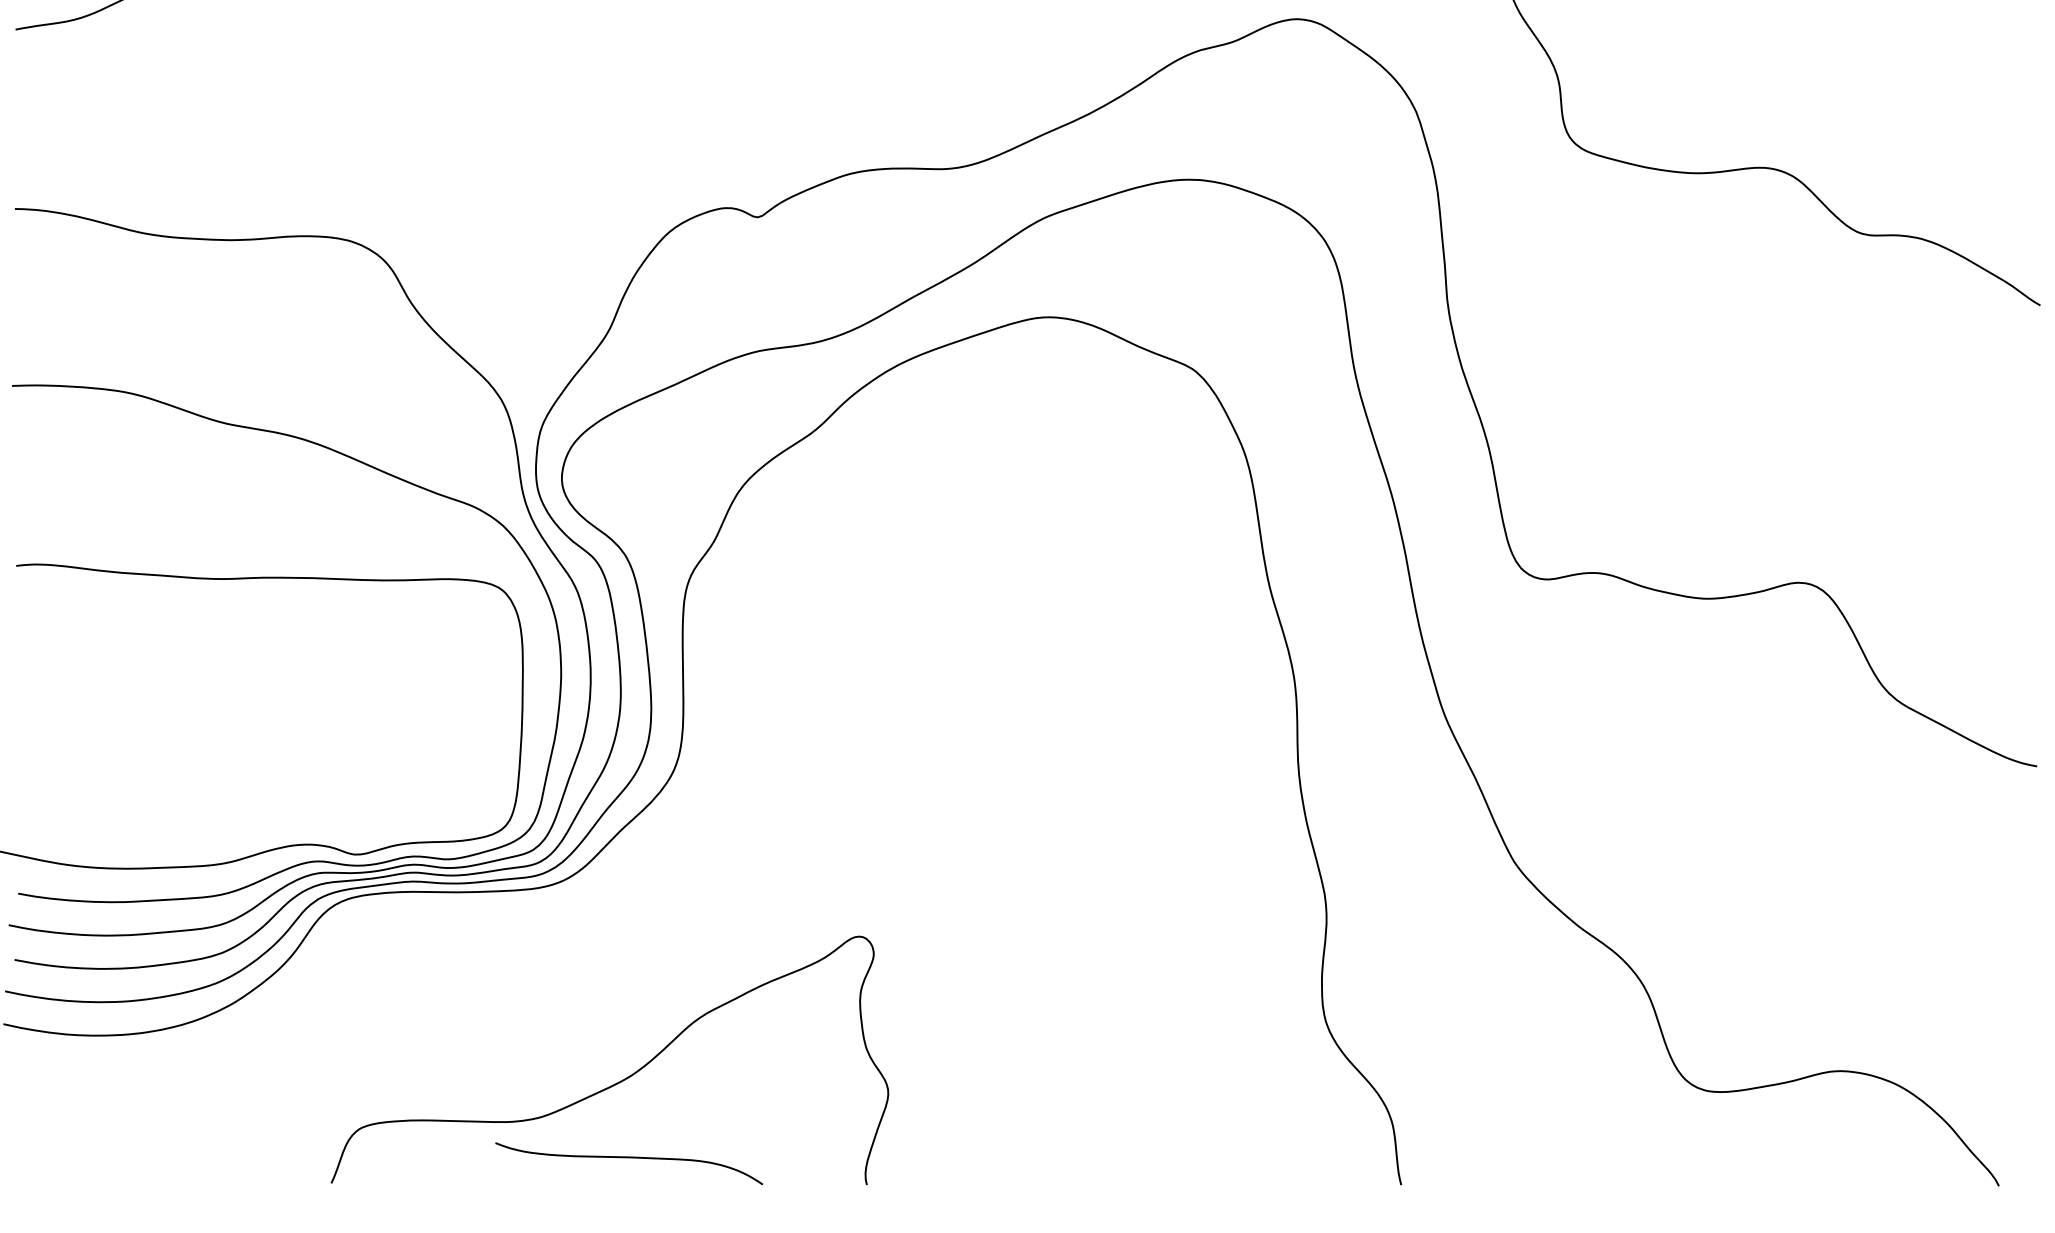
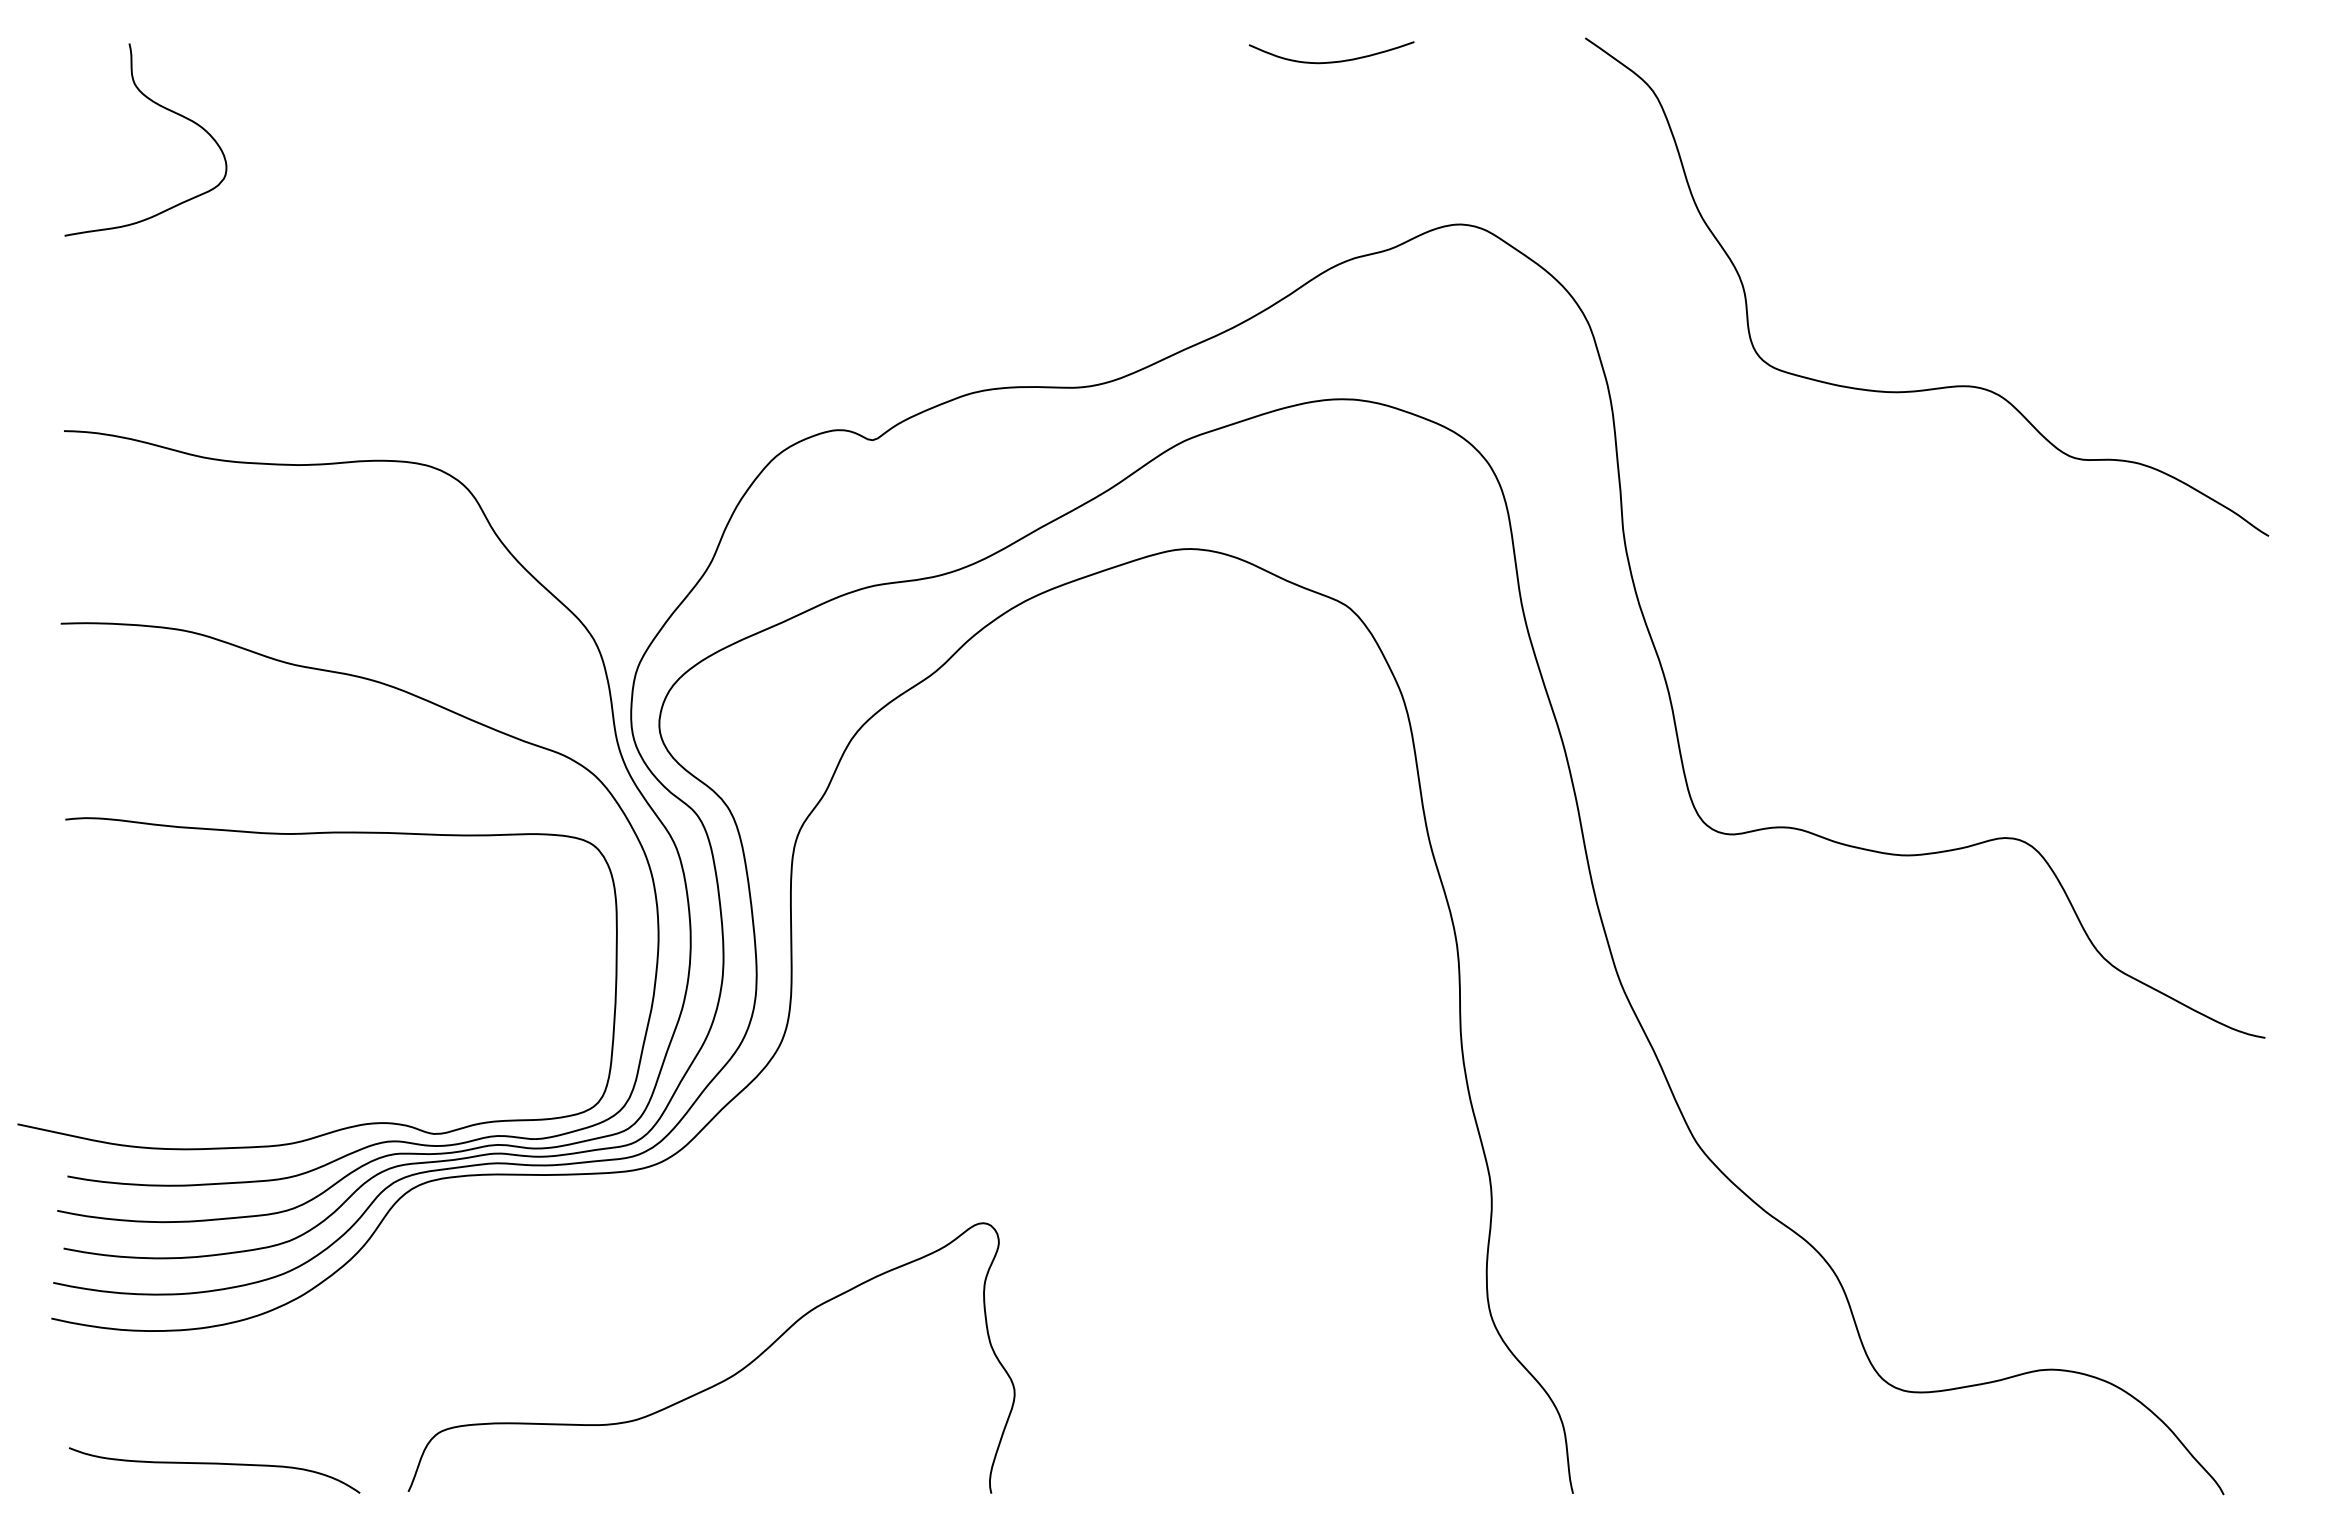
curve: (629, 1158) -> (214, 1464), moved

